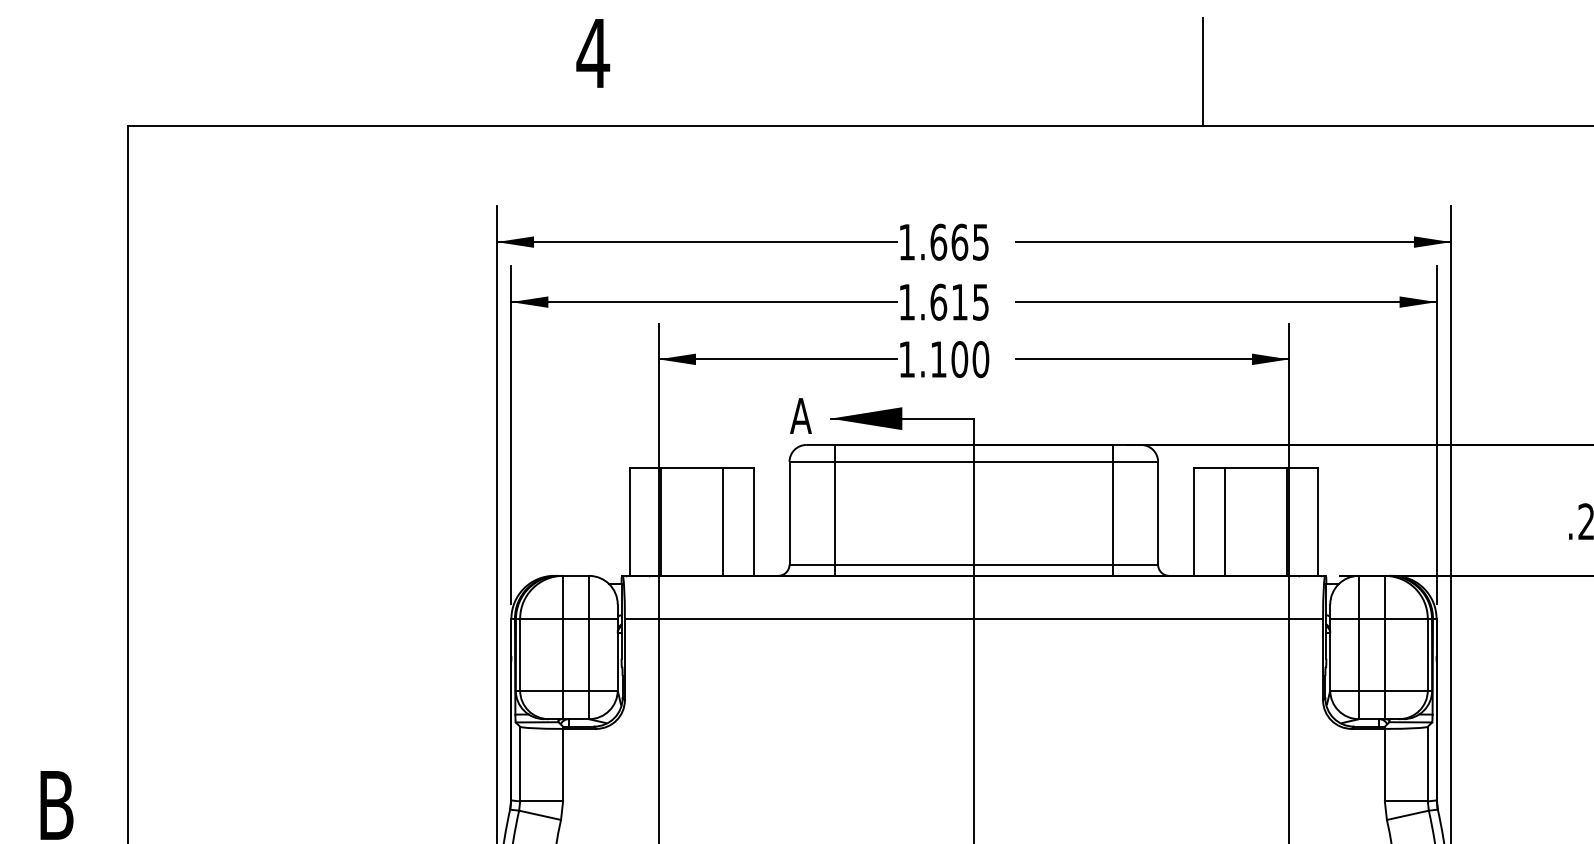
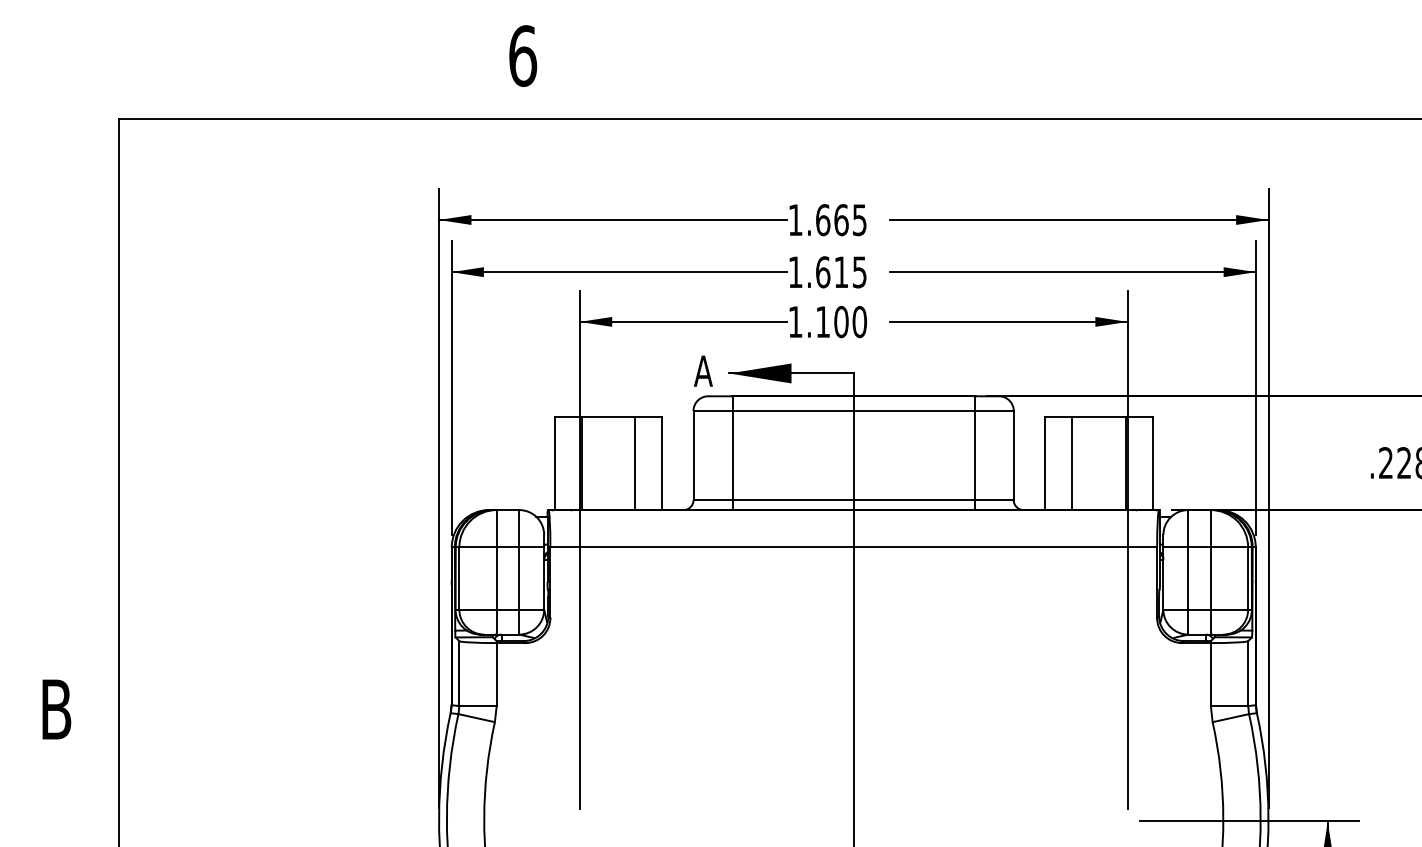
text: (592, 52) -> (522, 55), 4 -> 6
line: (1202, 71) -> (1052, 71), removed

